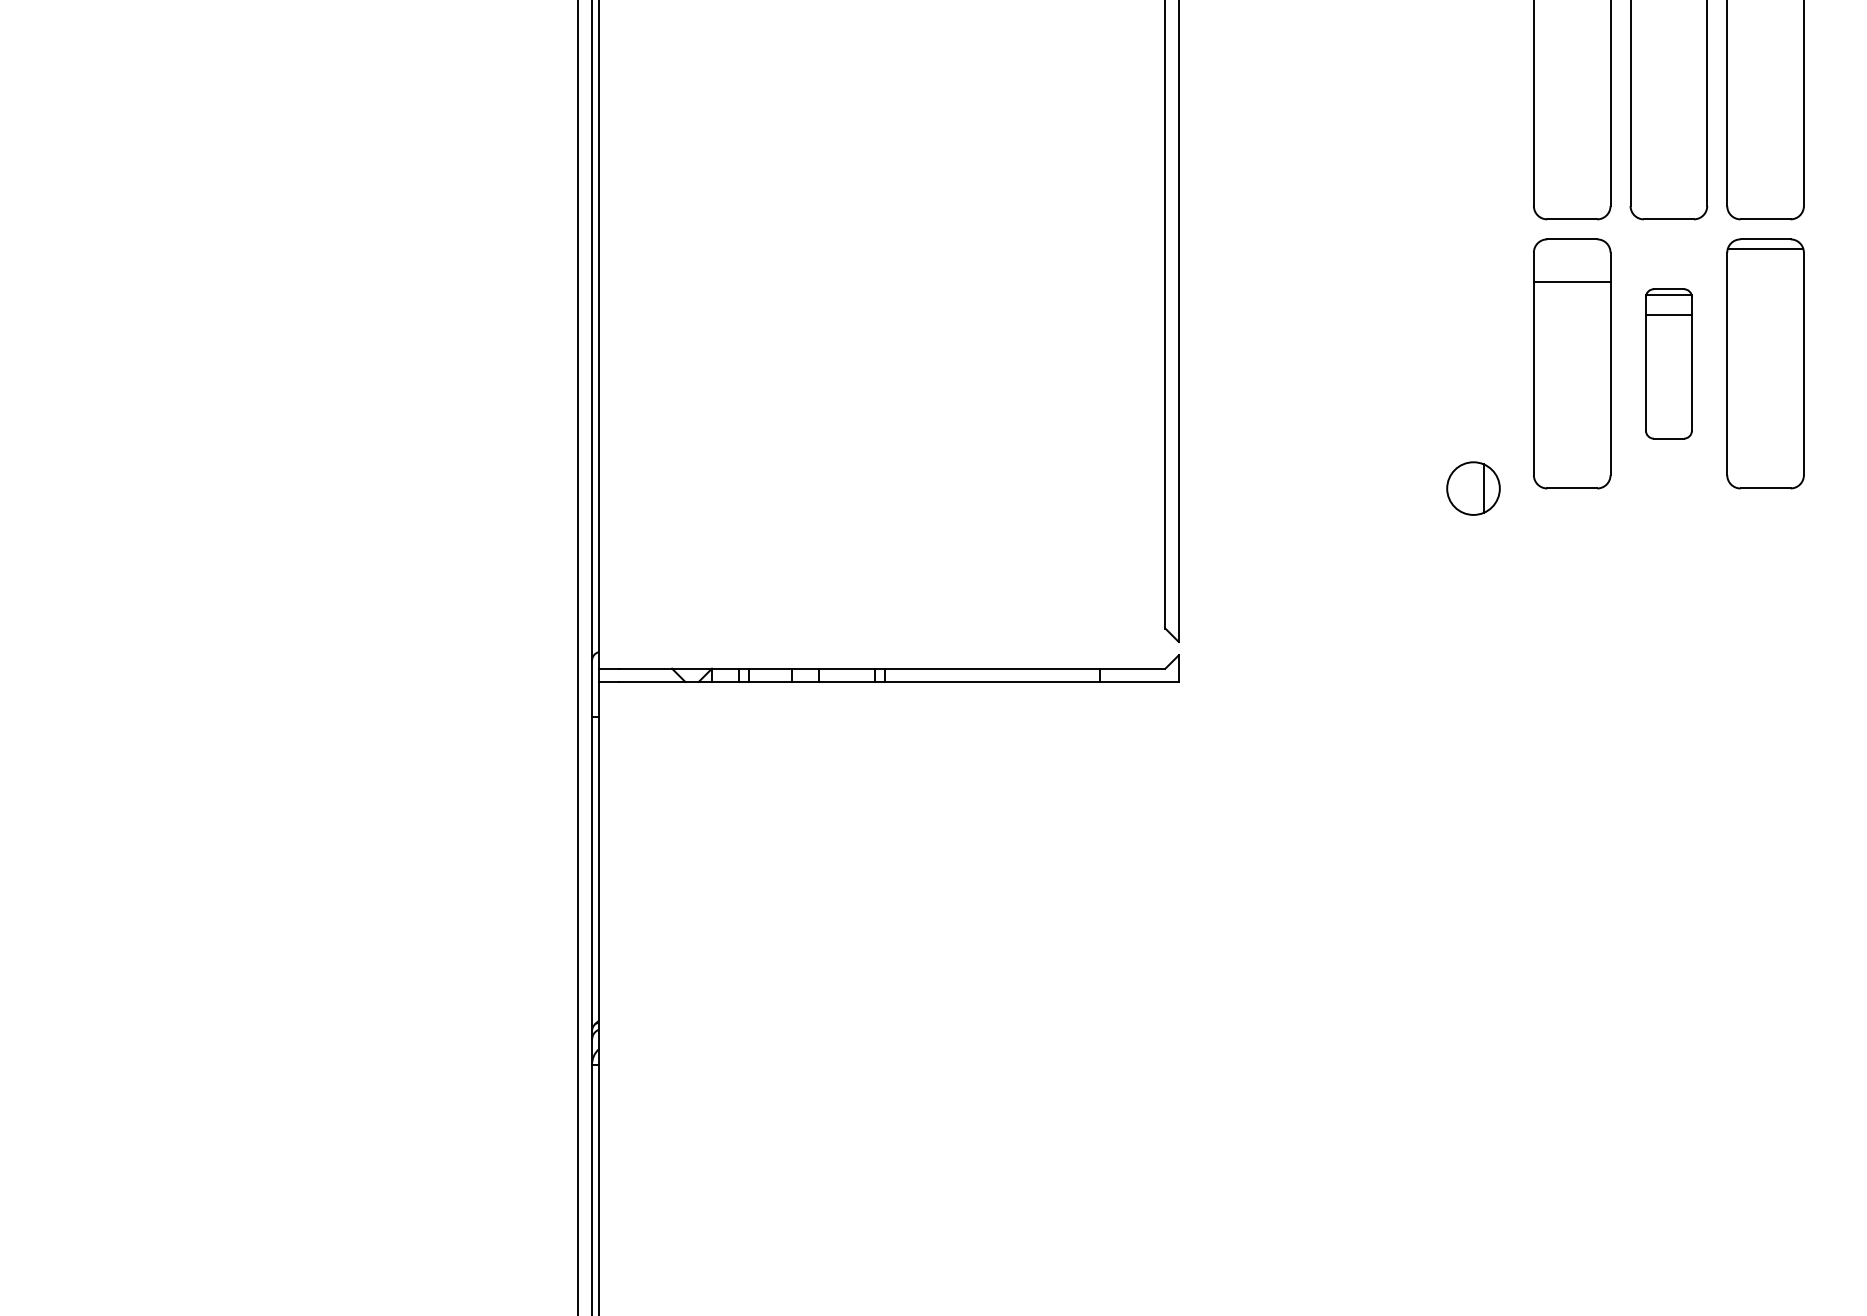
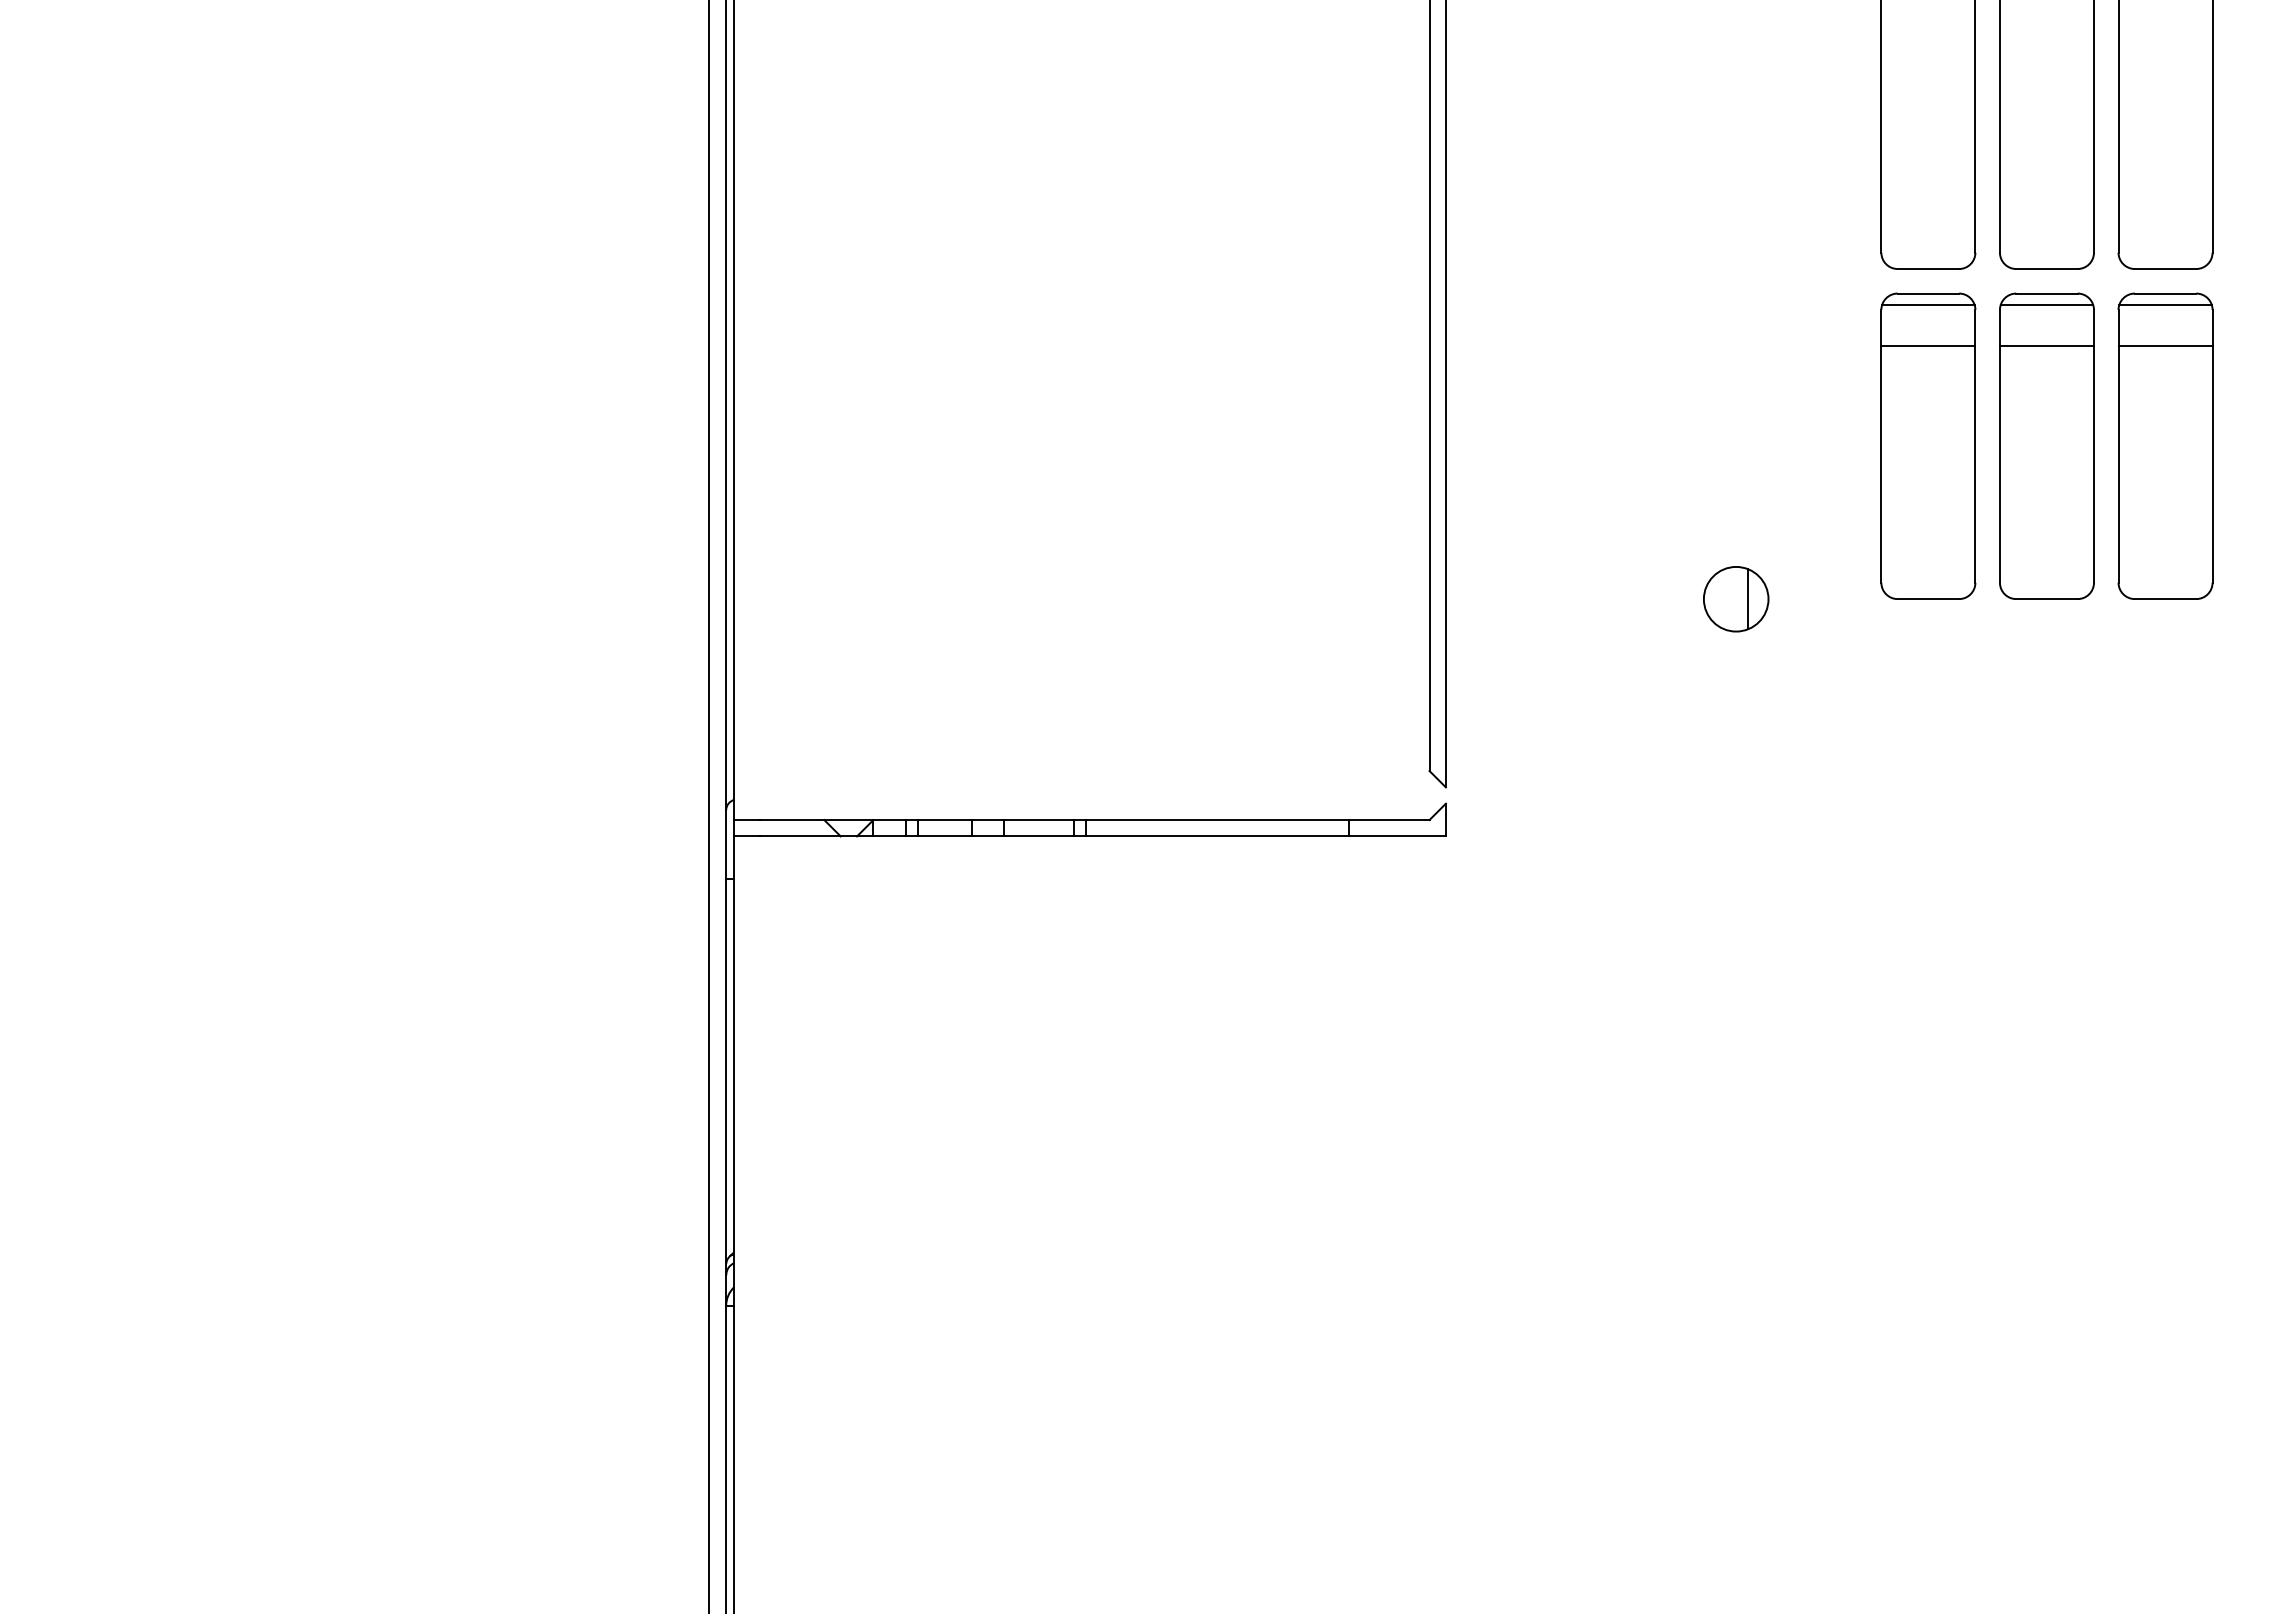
line: (1571, 248) -> (1927, 304), added
line: (1765, 281) -> (2165, 345), added
part: (1668, 363) -> (2046, 445), size x1.67
part: (1473, 488) -> (1736, 599), moved

